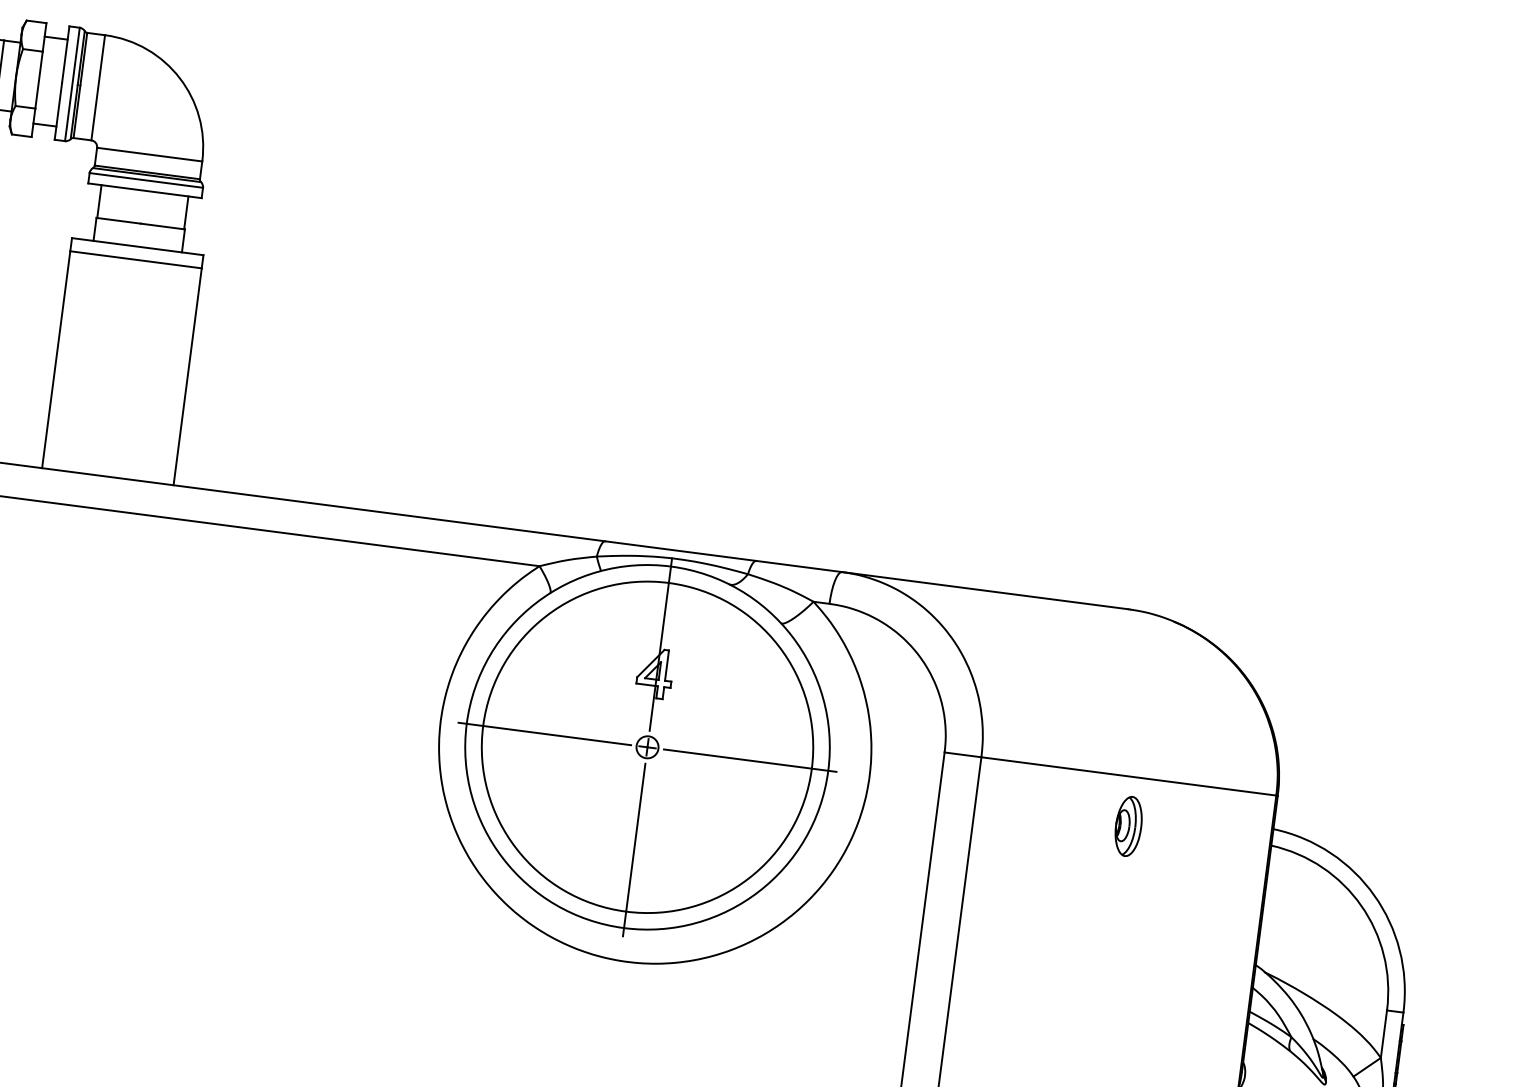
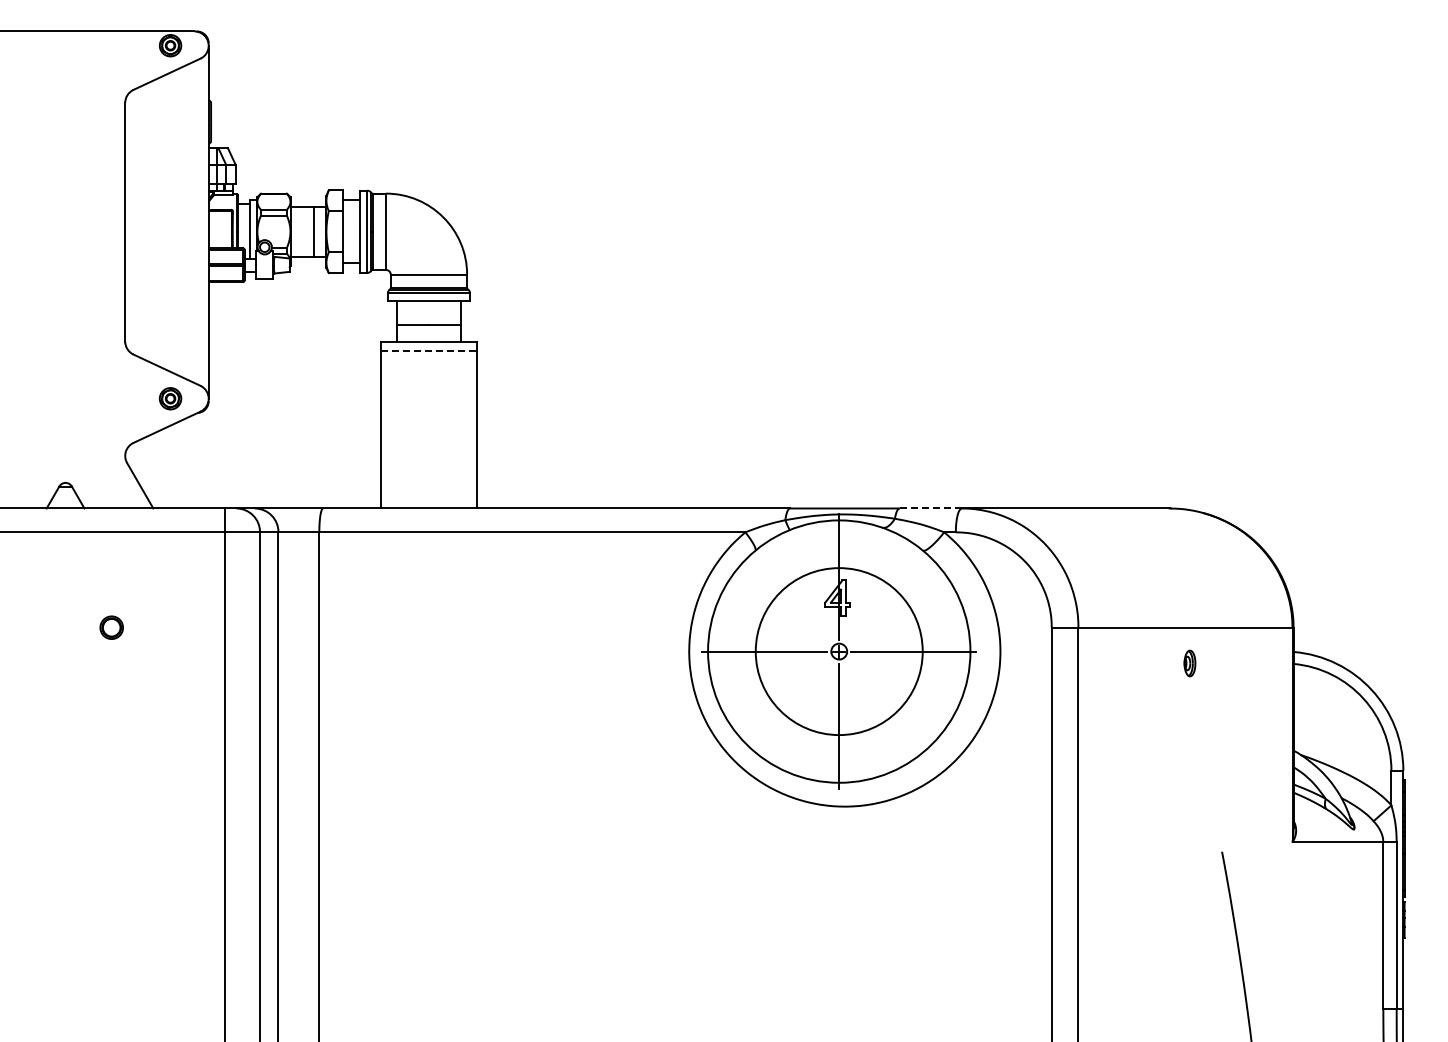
line: (135, 260) -> (428, 351), solid -> dashed
line: (800, 566) -> (931, 508), solid -> dashed
circle: (646, 747) -> (838, 651), size x0.7
part: (1127, 826) -> (1189, 663), size x0.6

